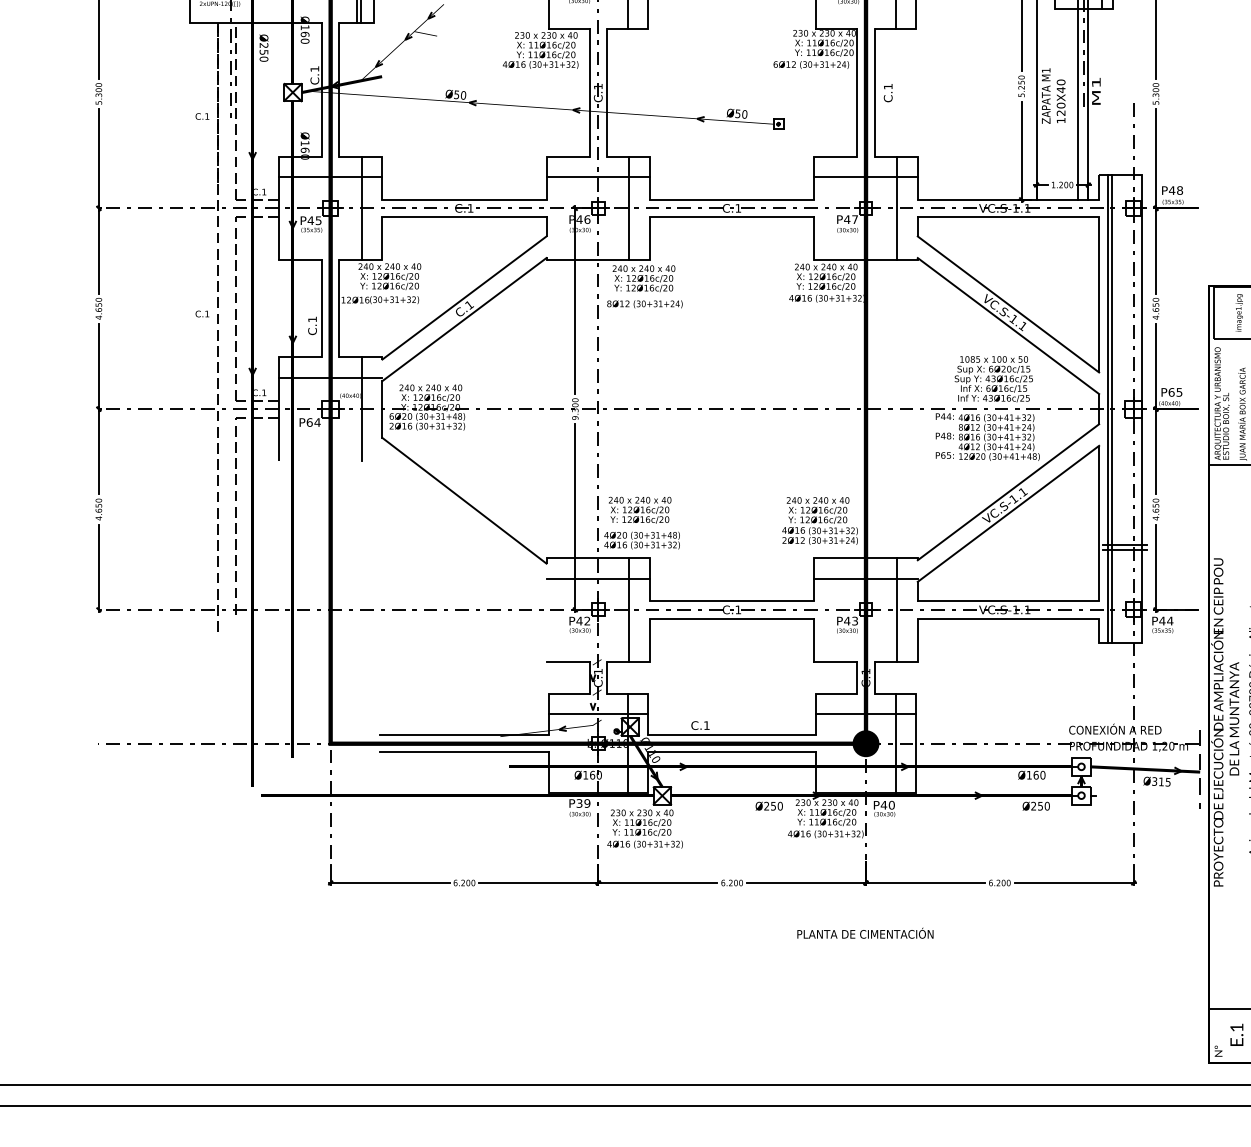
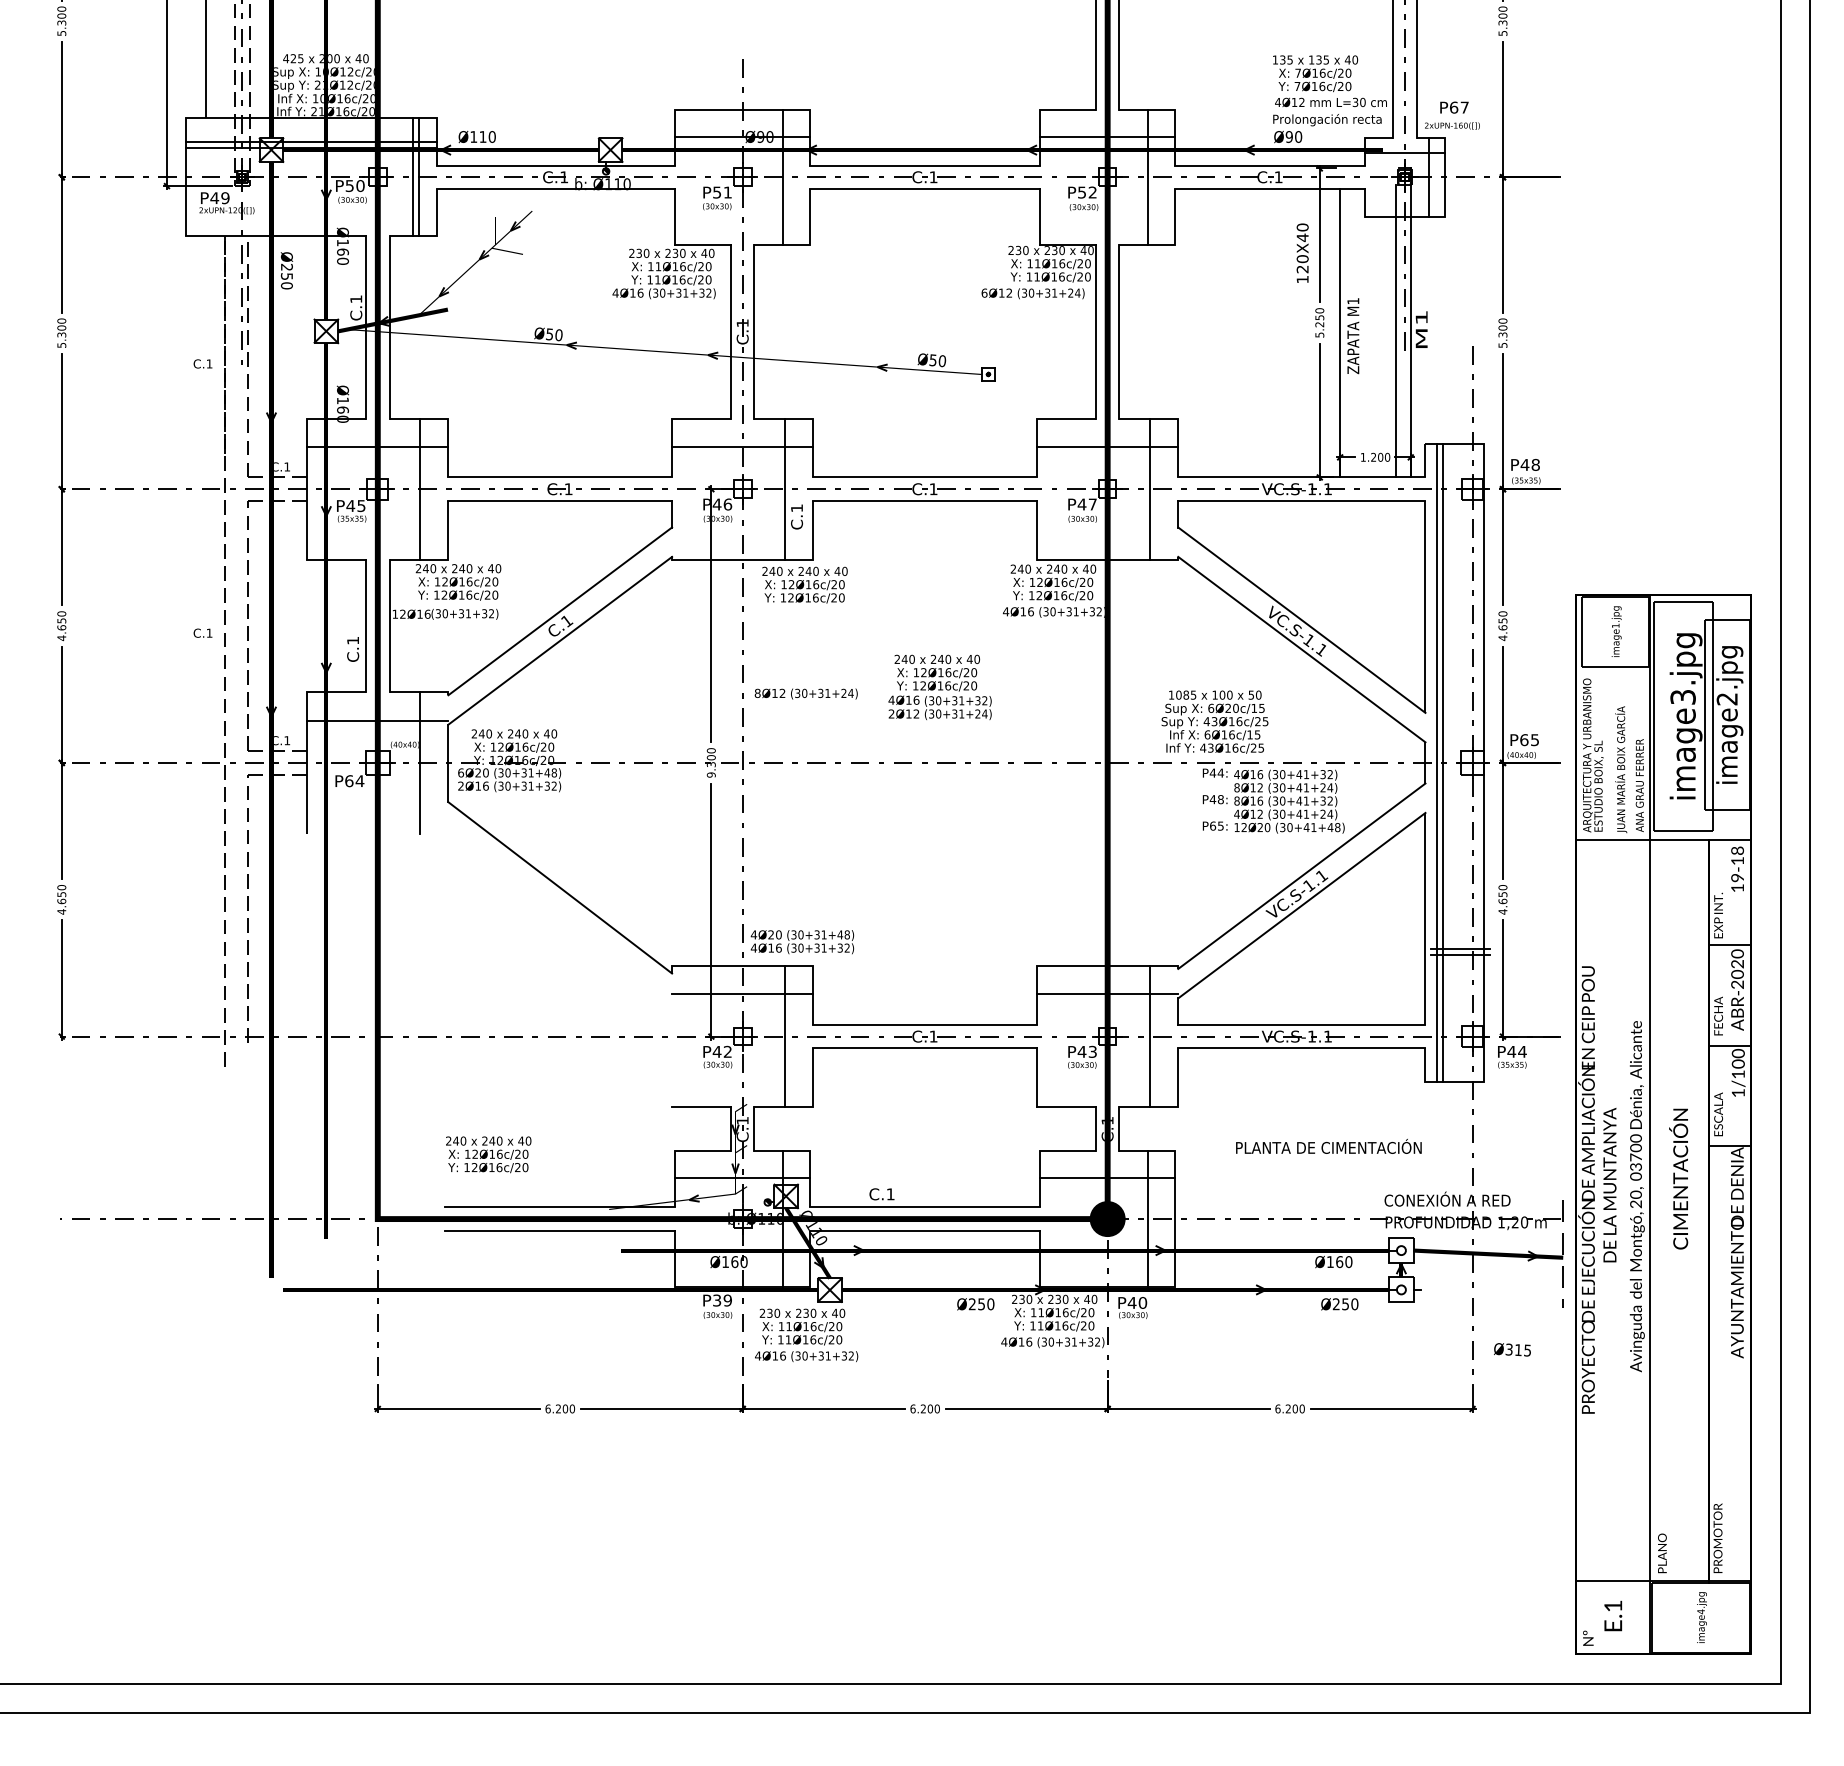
text: (887, 92) -> (796, 516), moved
text: (1061, 100) -> (1302, 252), moved
text: (644, 303) -> (805, 693), moved
text: (993, 378) -> (1214, 721), moved
text: (639, 510) -> (488, 1154), moved
text: (819, 520) -> (939, 686), moved
text: (1157, 781) -> (1512, 1349), moved
text: (865, 933) -> (1328, 1146), moved

